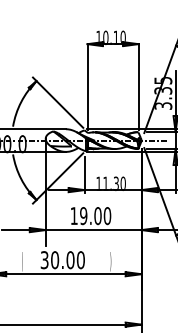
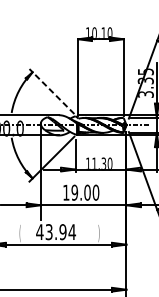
line: (58, 102) -> (52, 91), solid -> dashed
text: (62, 260) -> (55, 232), 30.00 -> 43.94

